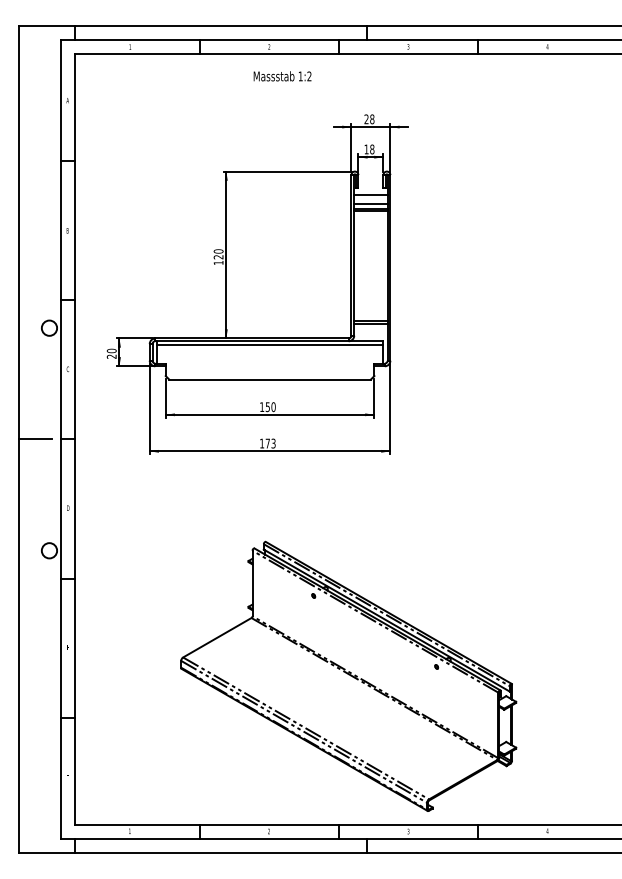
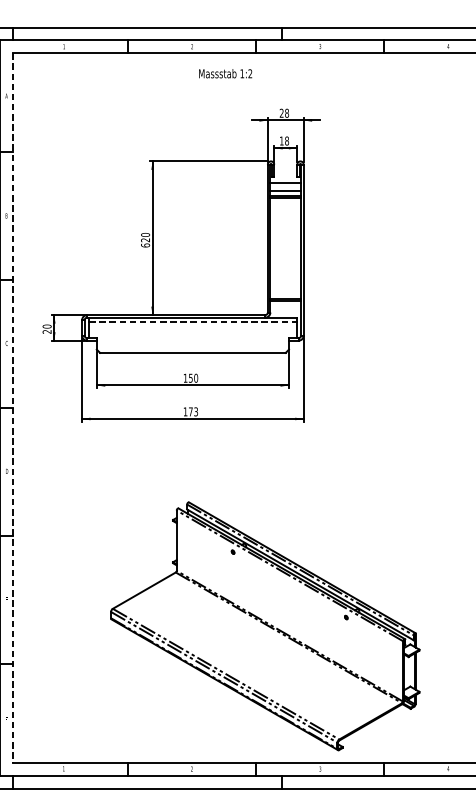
text: (282, 76) -> (225, 73), moved
text: (218, 262) -> (145, 245), 120 -> 620
line: (270, 345) -> (193, 321), solid -> dashed
line: (74, 439) -> (12, 408), solid -> dashed

